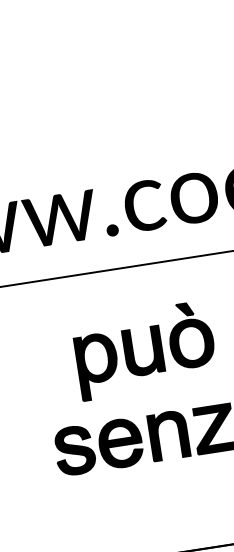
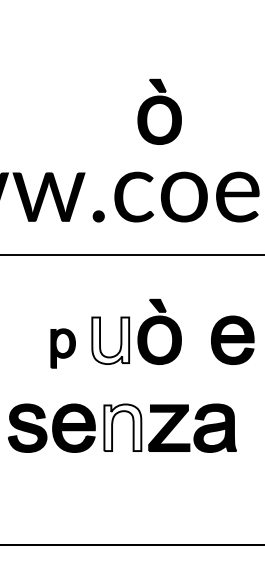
part: (156, 117) -> (159, 111), added
fill: (143, 351) -> (110, 340), removed
part: (97, 366) -> (62, 348), size x0.6
fill: (168, 435) -> (122, 427), removed

